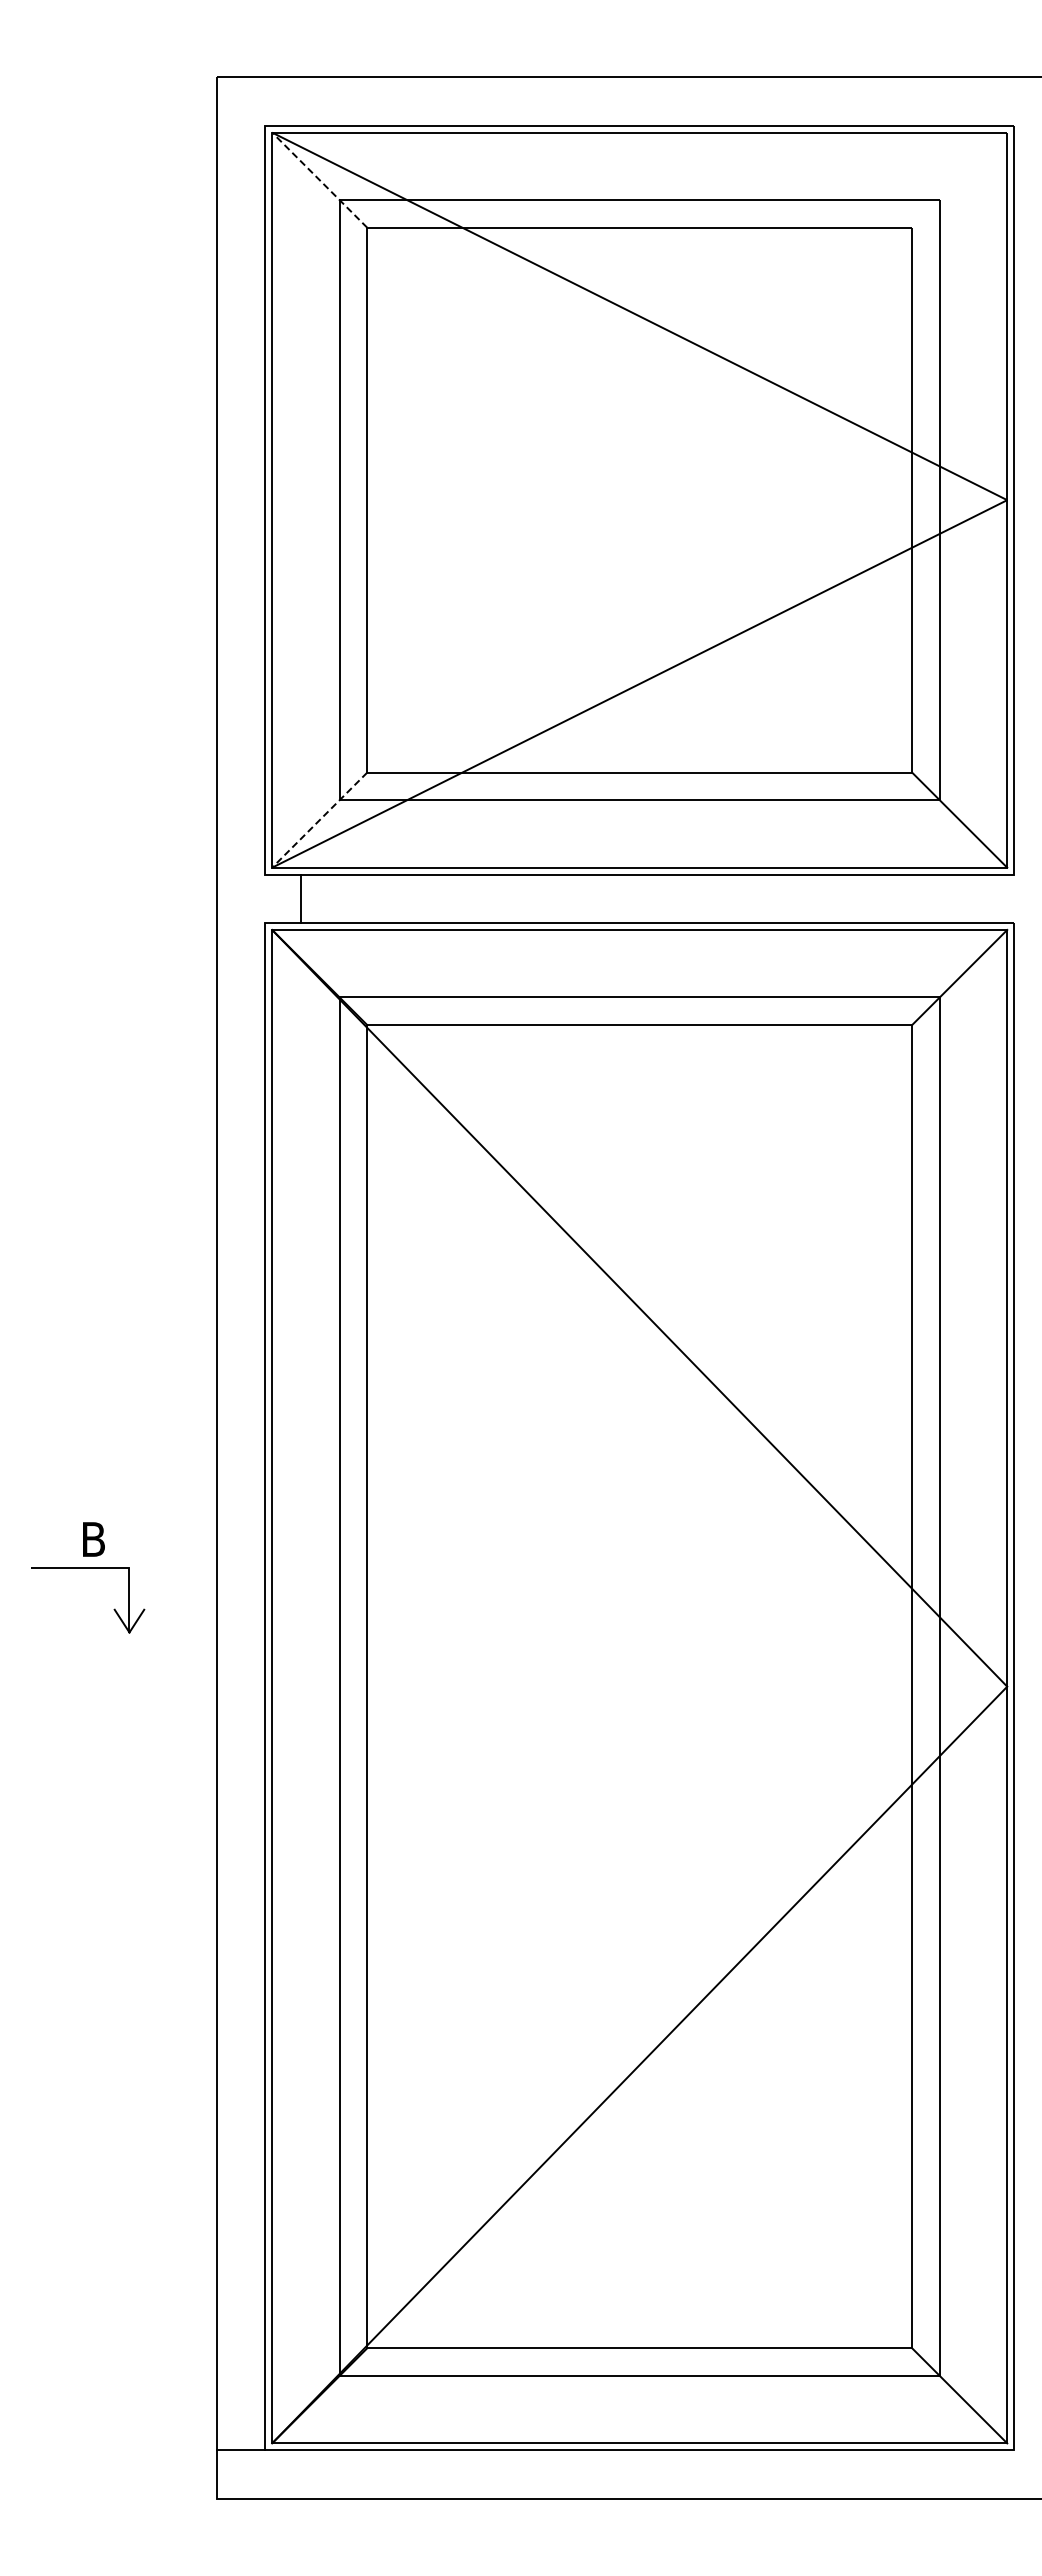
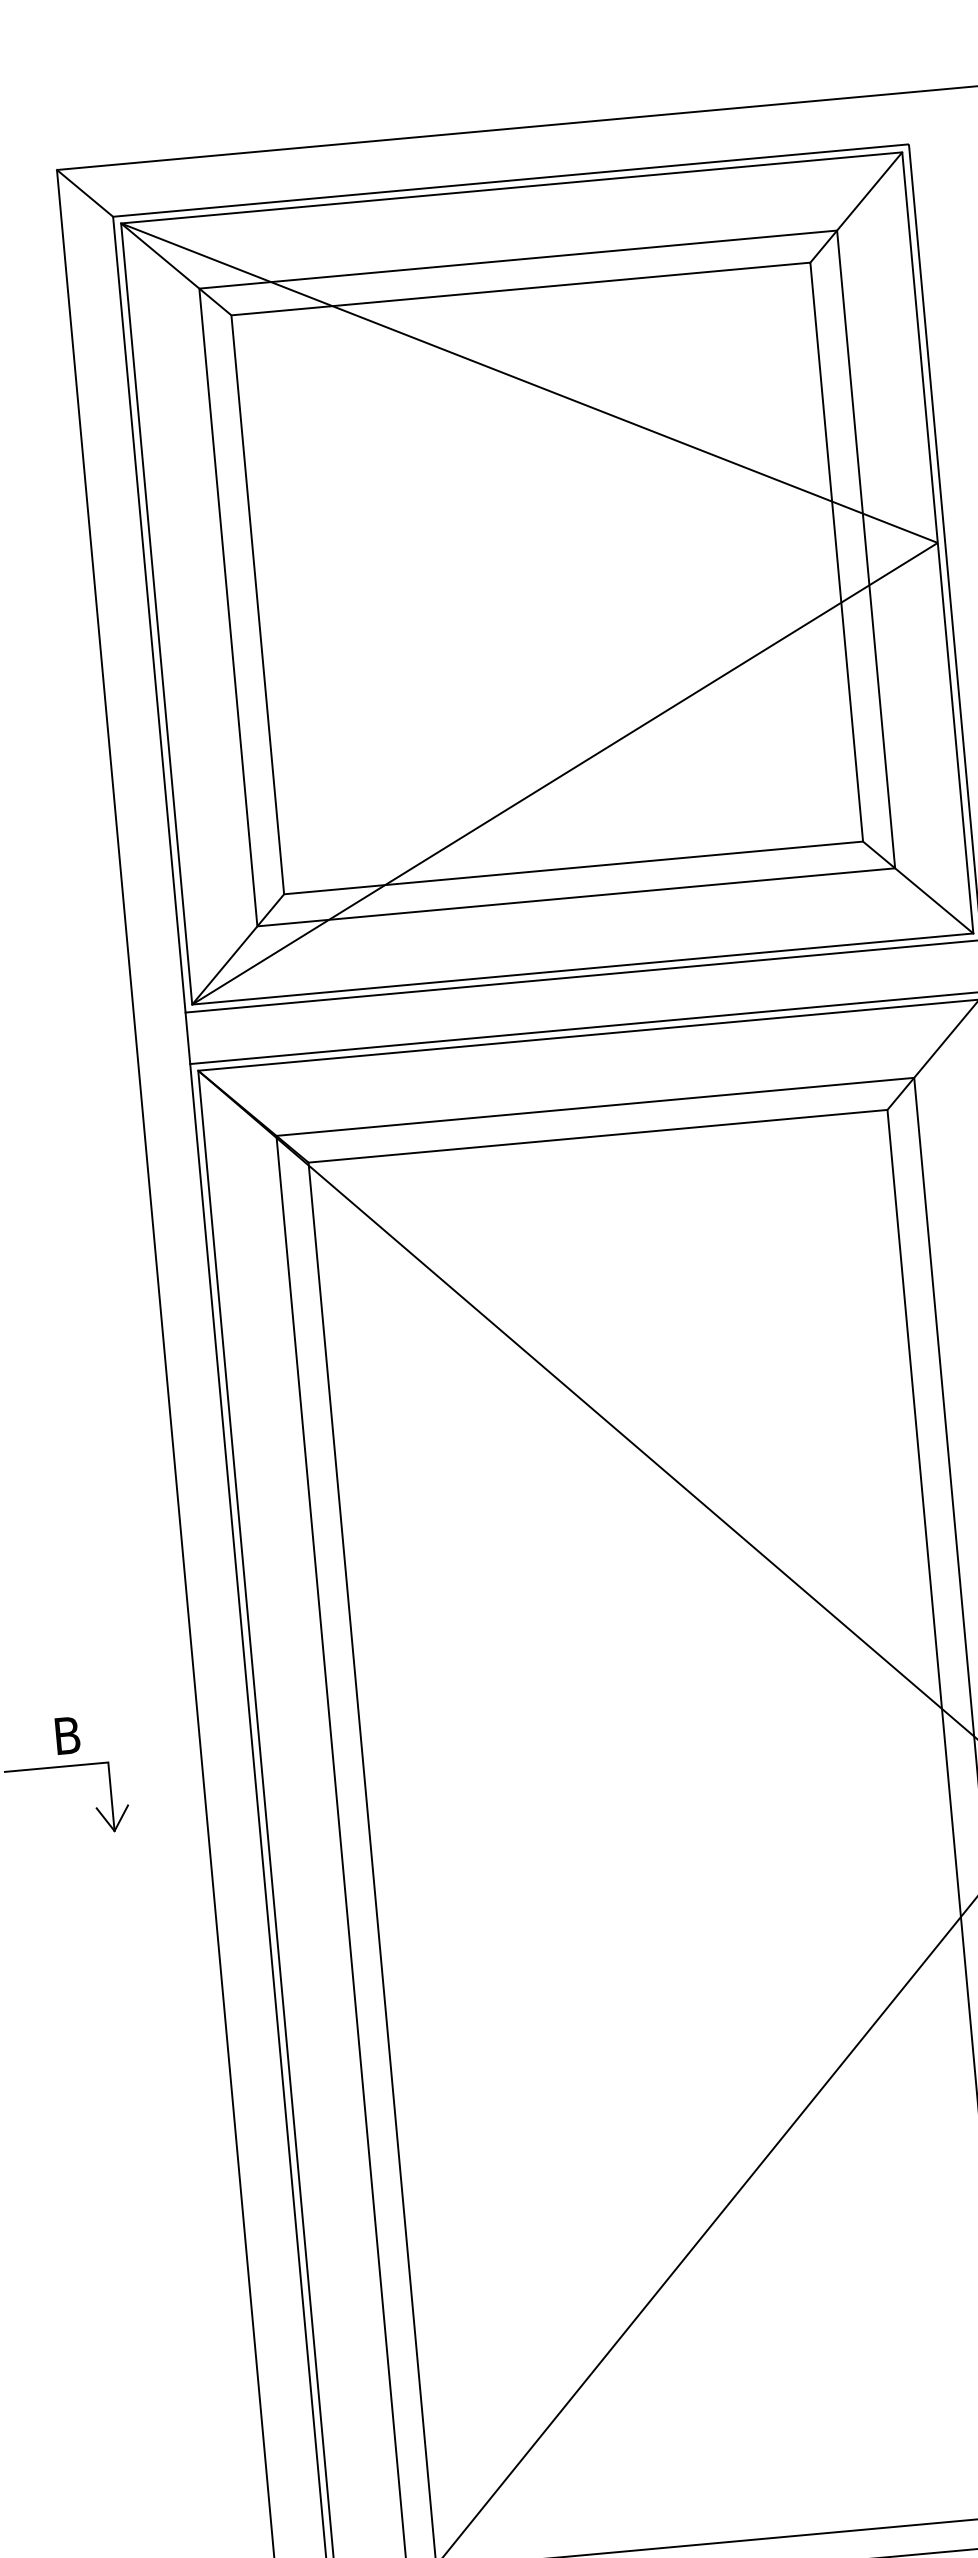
line: (240, 101) -> (84, 193), added
line: (319, 179) -> (175, 268), dashed -> solid
line: (959, 179) -> (856, 206), added
line: (319, 820) -> (237, 949), dashed -> solid
line: (301, 898) -> (188, 1037), moved

